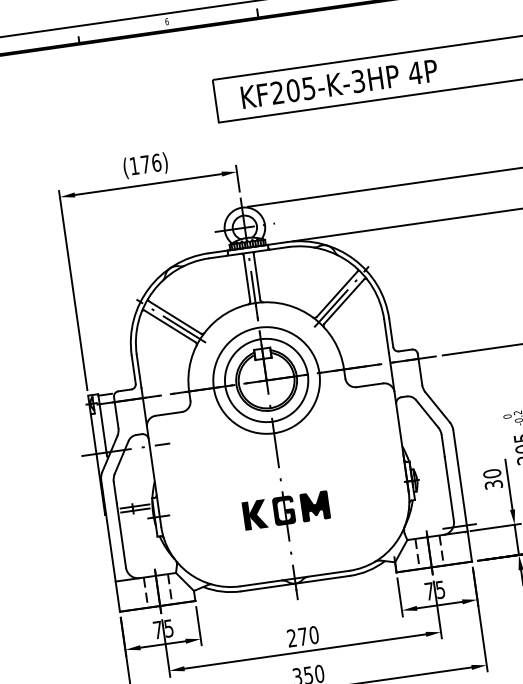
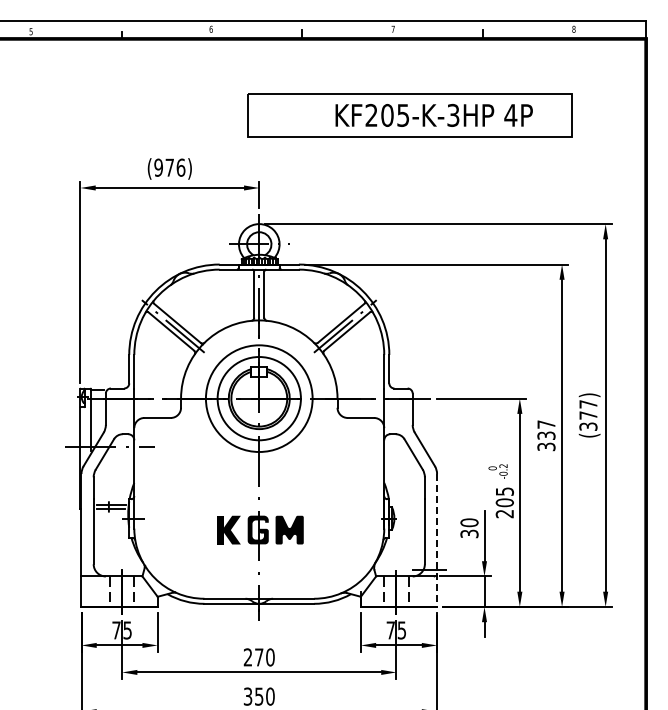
text: (338, 84) -> (433, 115), moved
text: (134, 165) -> (158, 167), (176) -> (976)
line: (463, 495) -> (437, 540), solid -> dashed

